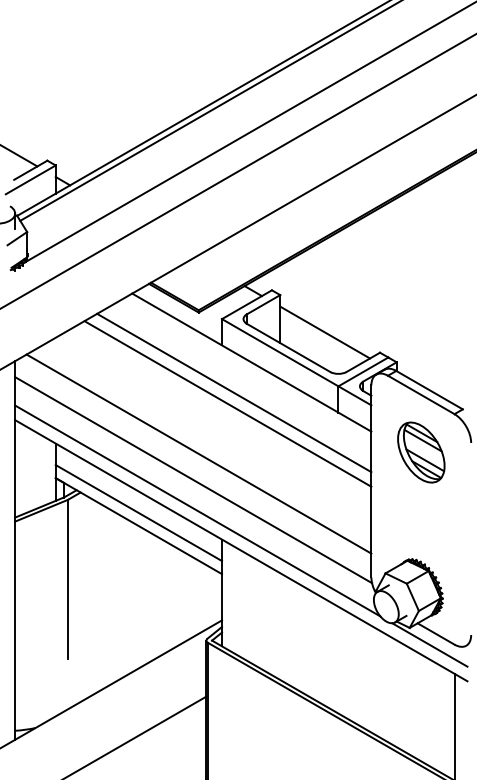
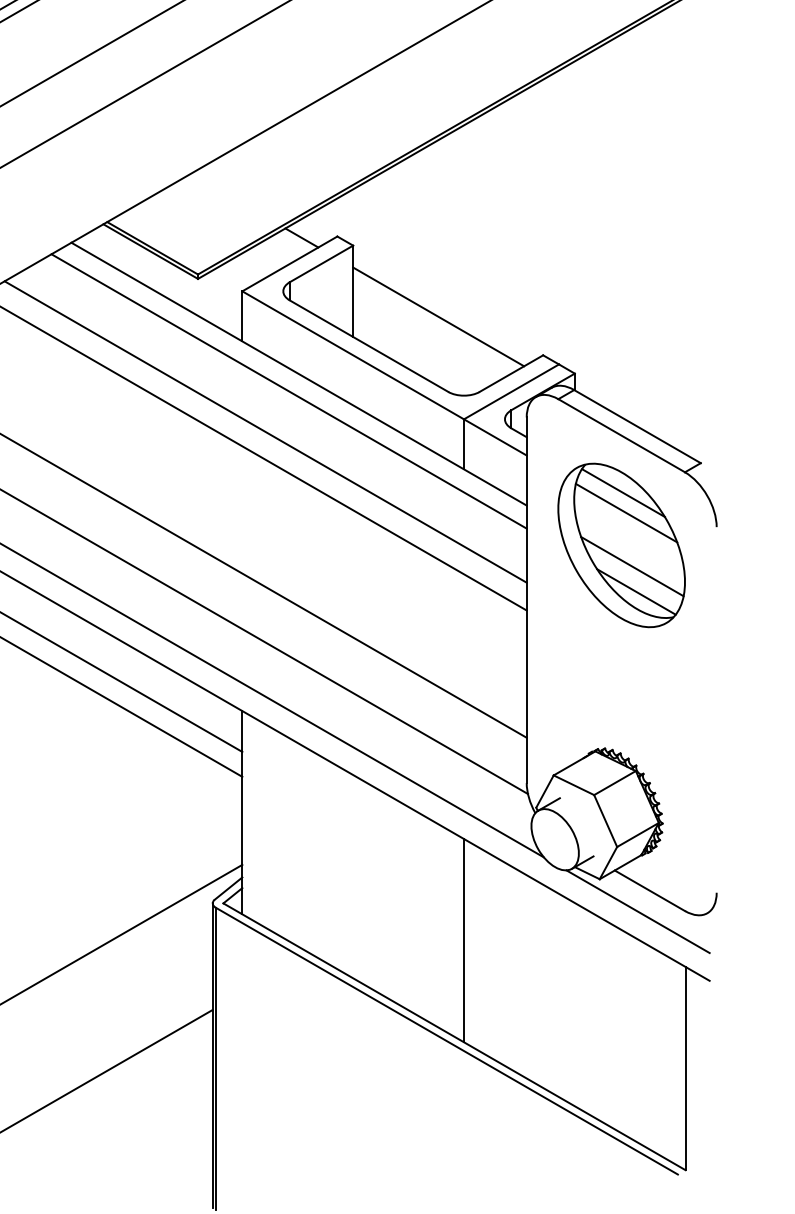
line: (246, 371) -> (288, 391), added
part: (421, 452) -> (622, 545), size x1.43
line: (338, 659) -> (464, 939), added

